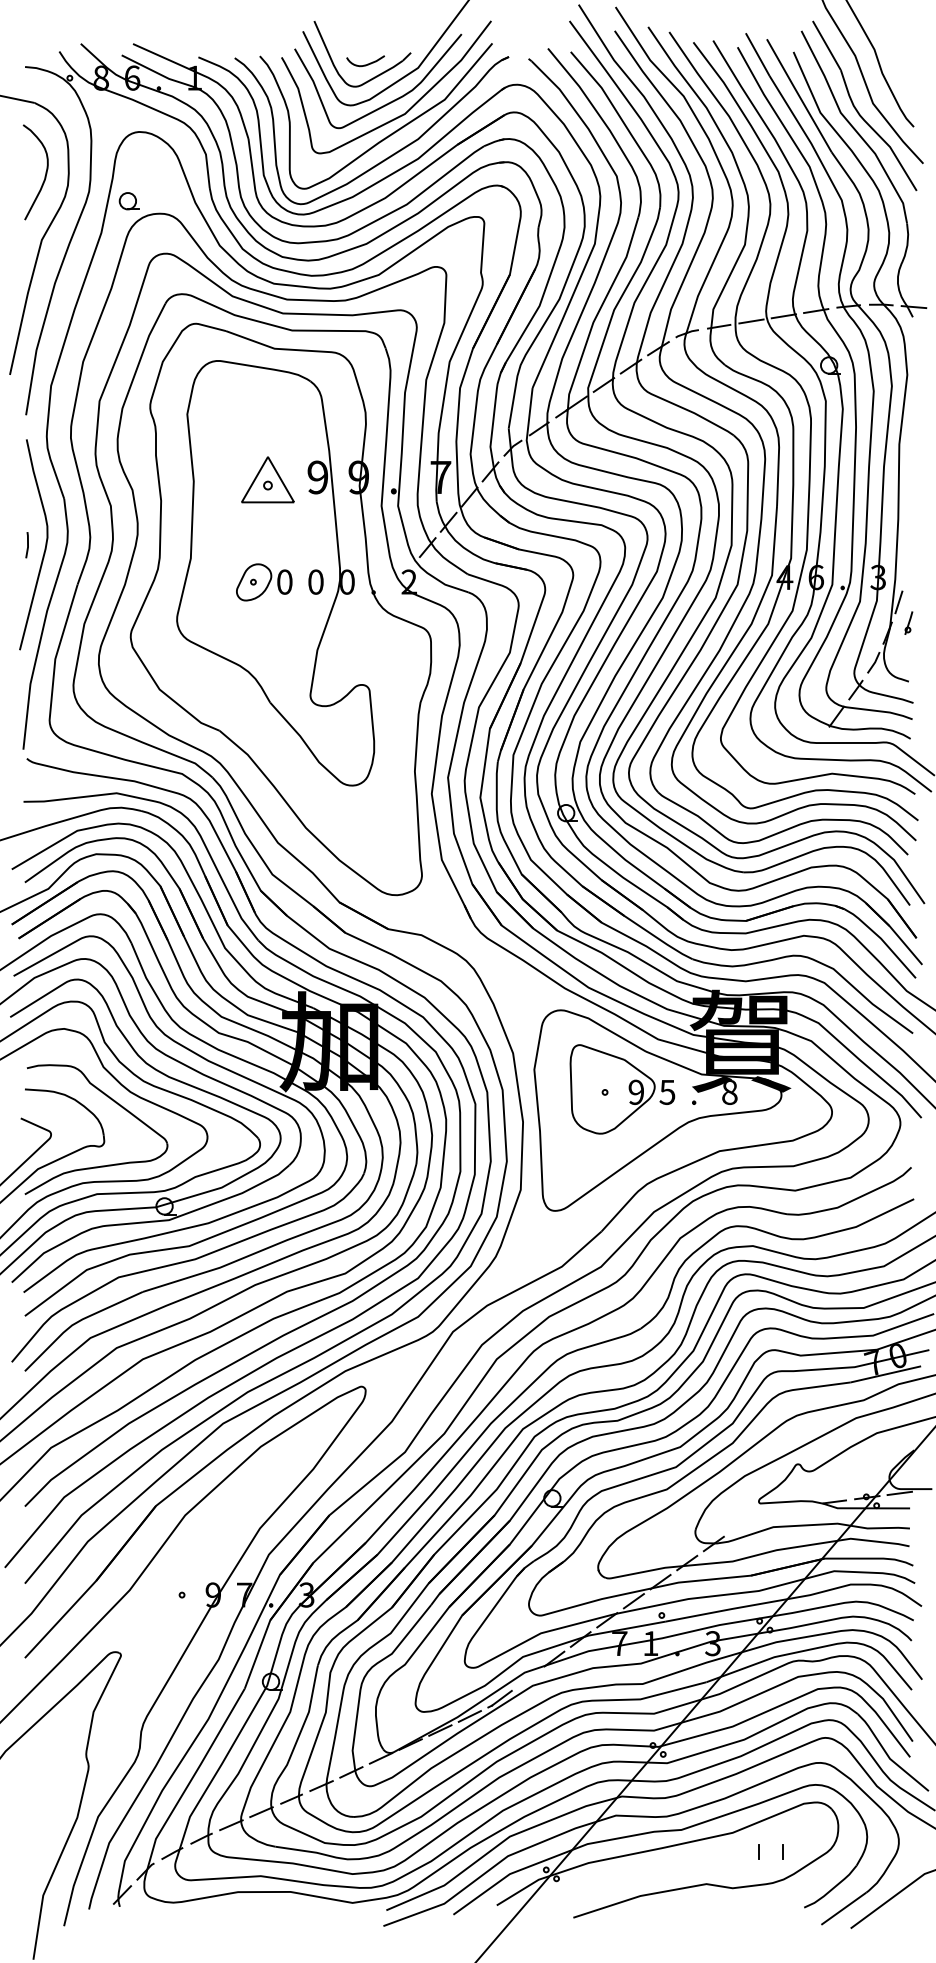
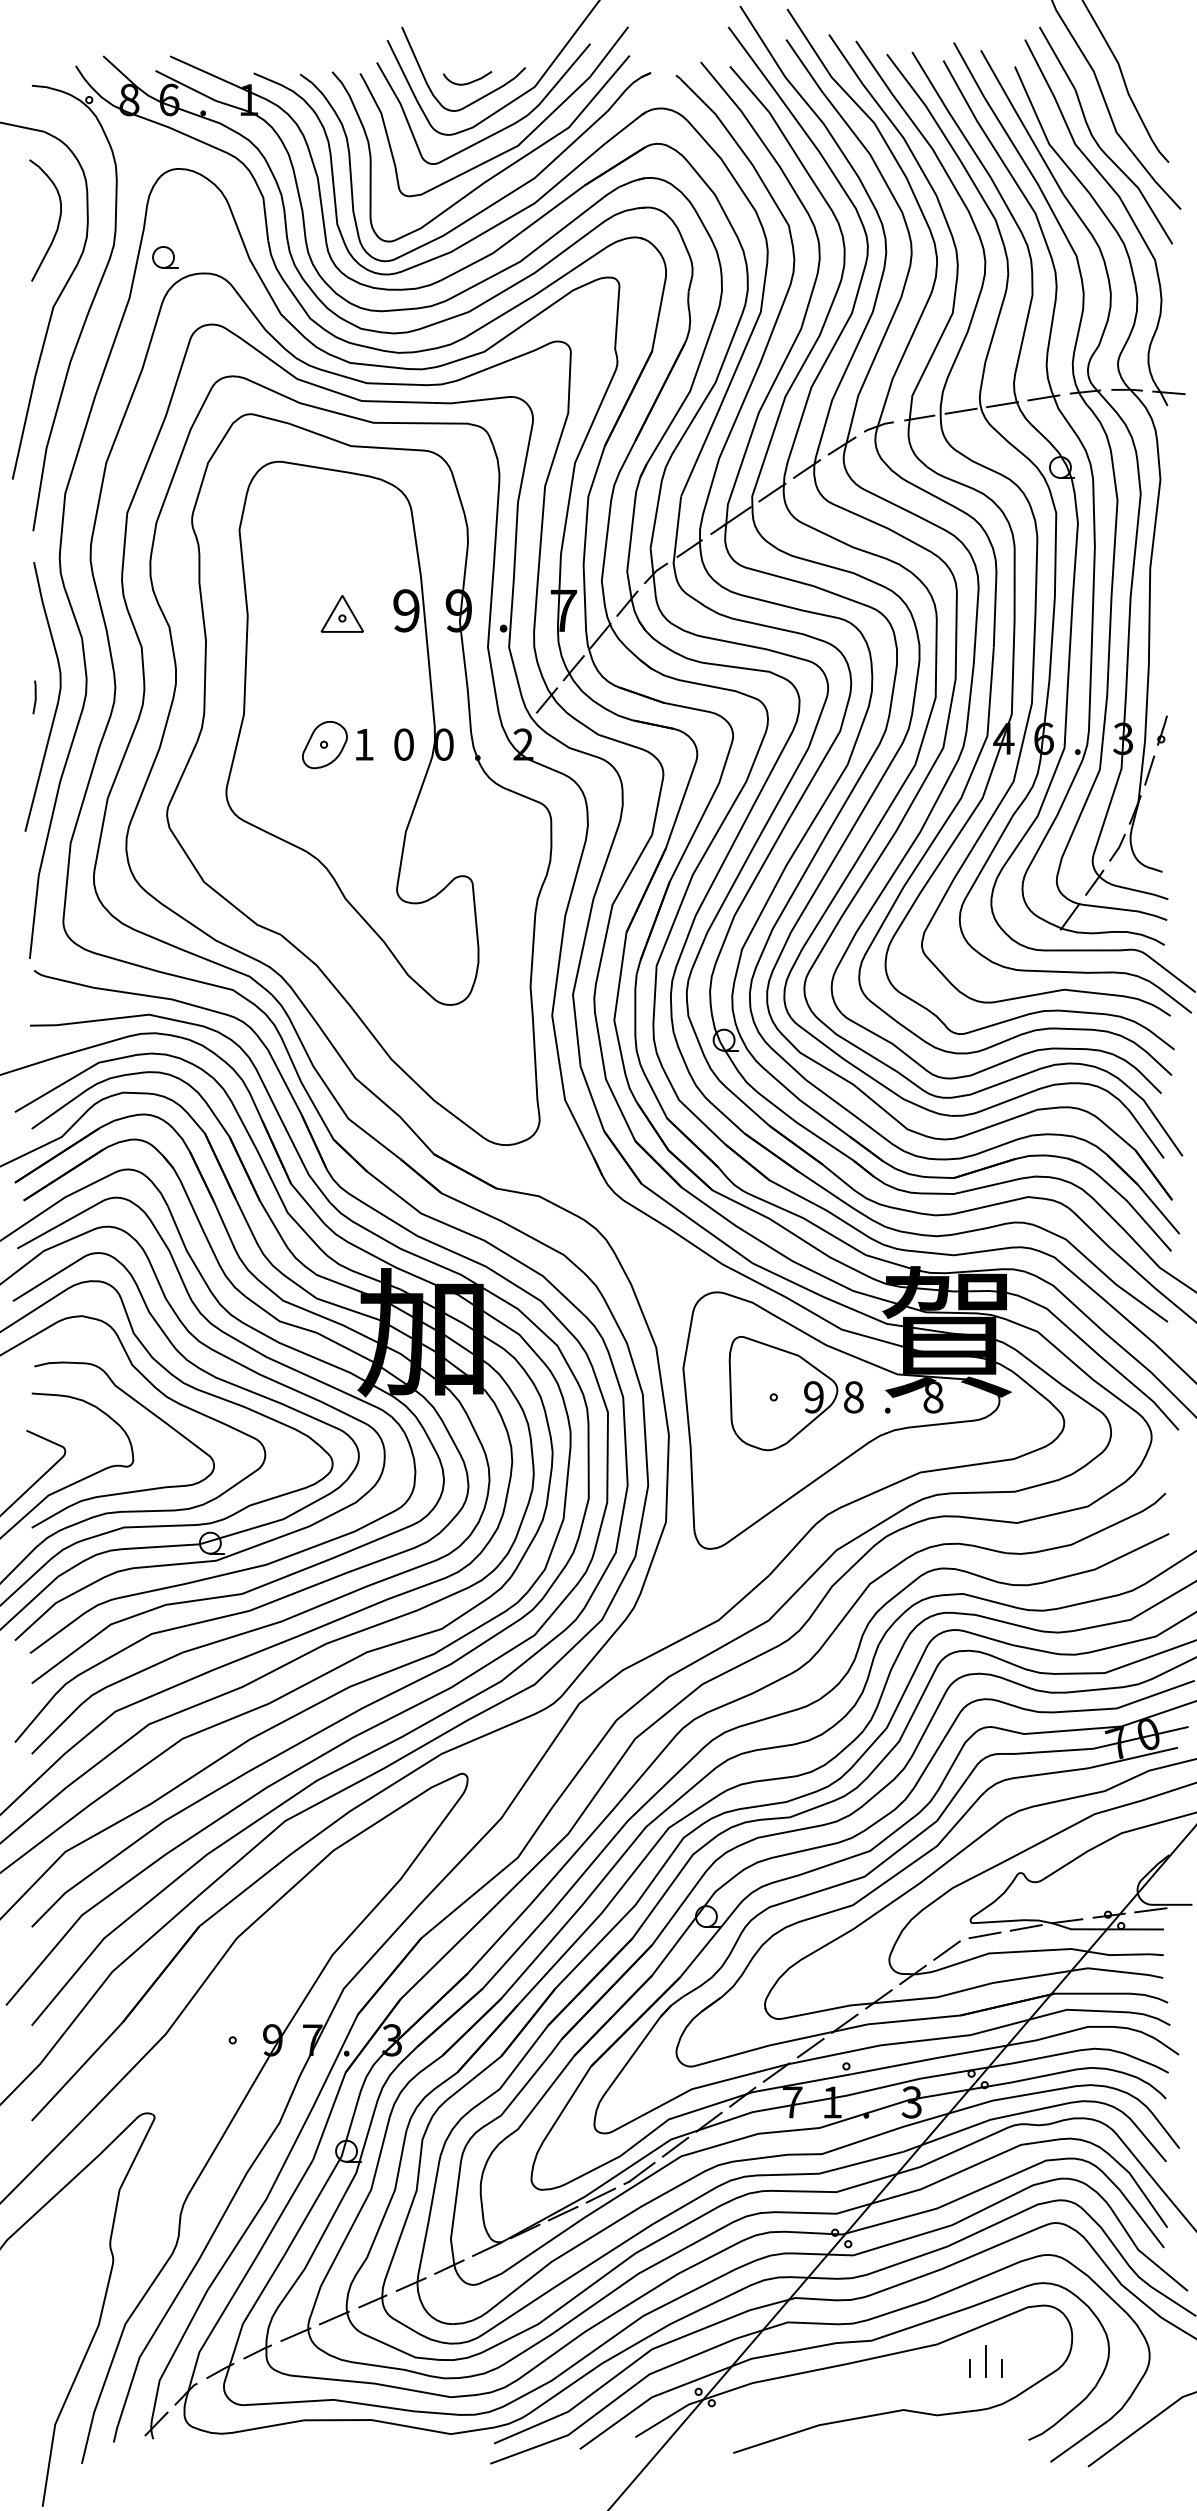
part: (267, 479) -> (342, 613), size x0.62
text: (284, 581) -> (363, 743), 0 -> 1
part: (908, 622) -> (1161, 729), moved
text: (667, 1091) -> (853, 1396), 5 -> 8
line: (802, 1507) -> (1026, 1928), added
line: (770, 1512) -> (985, 1934), added
line: (740, 1524) -> (947, 1950), added
line: (528, 1678) -> (675, 2147), added
line: (770, 1846) -> (985, 2361), added

